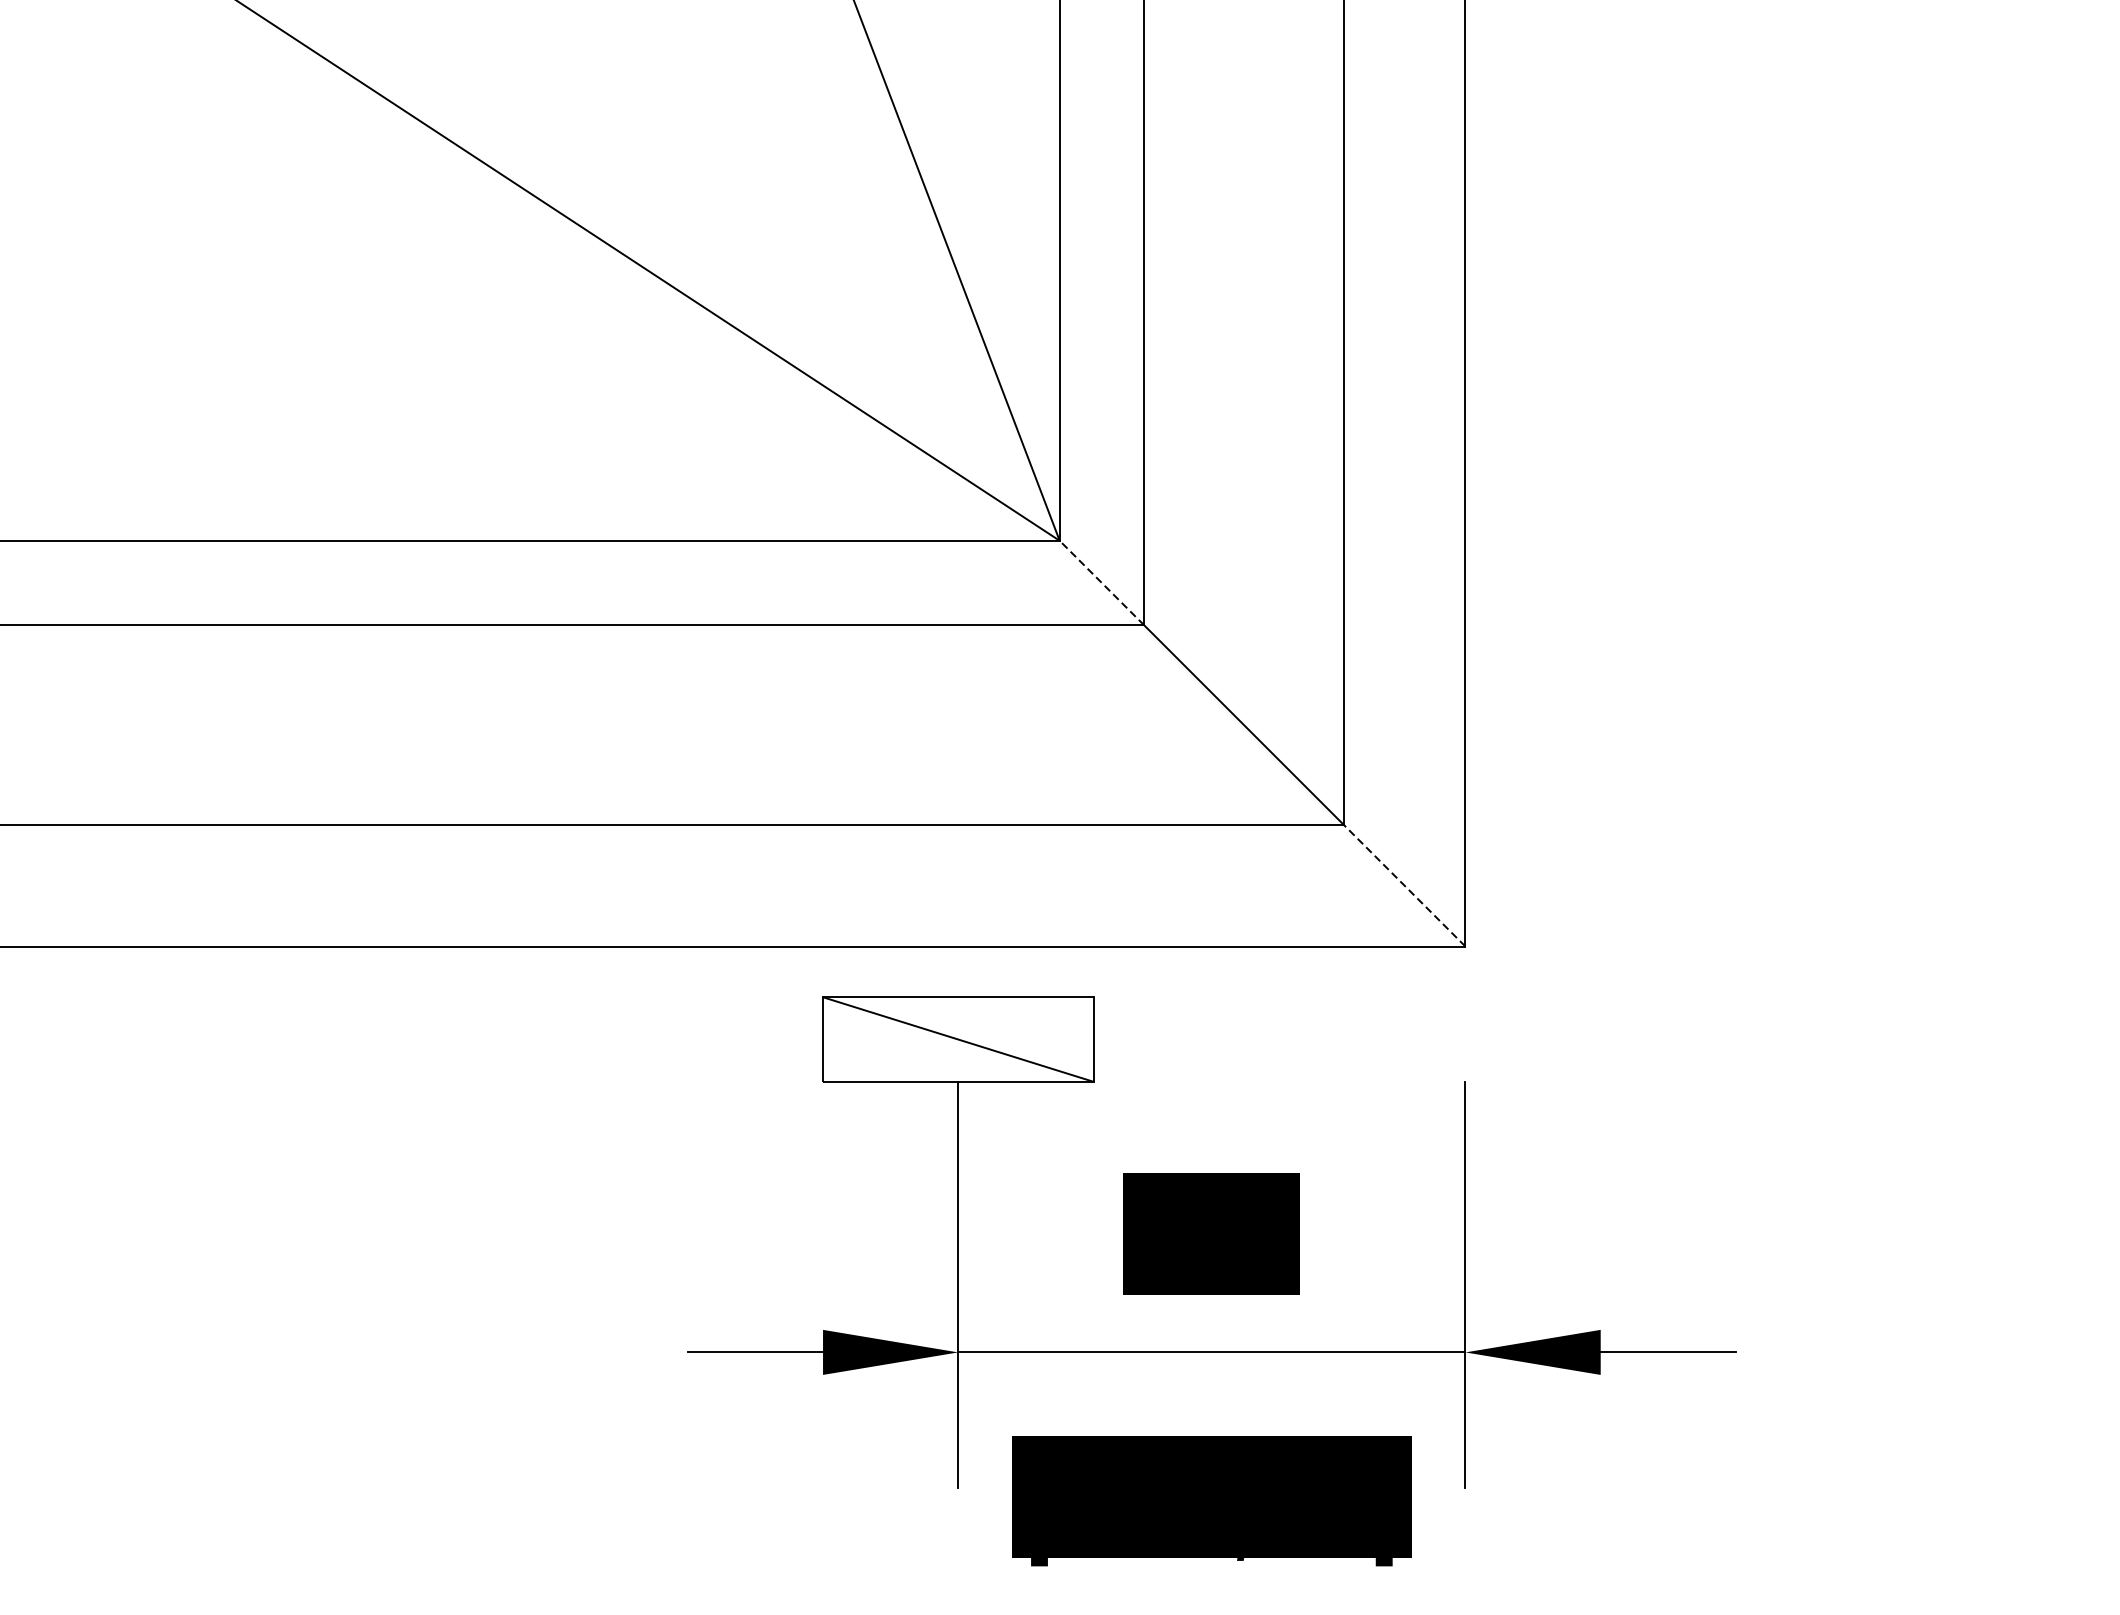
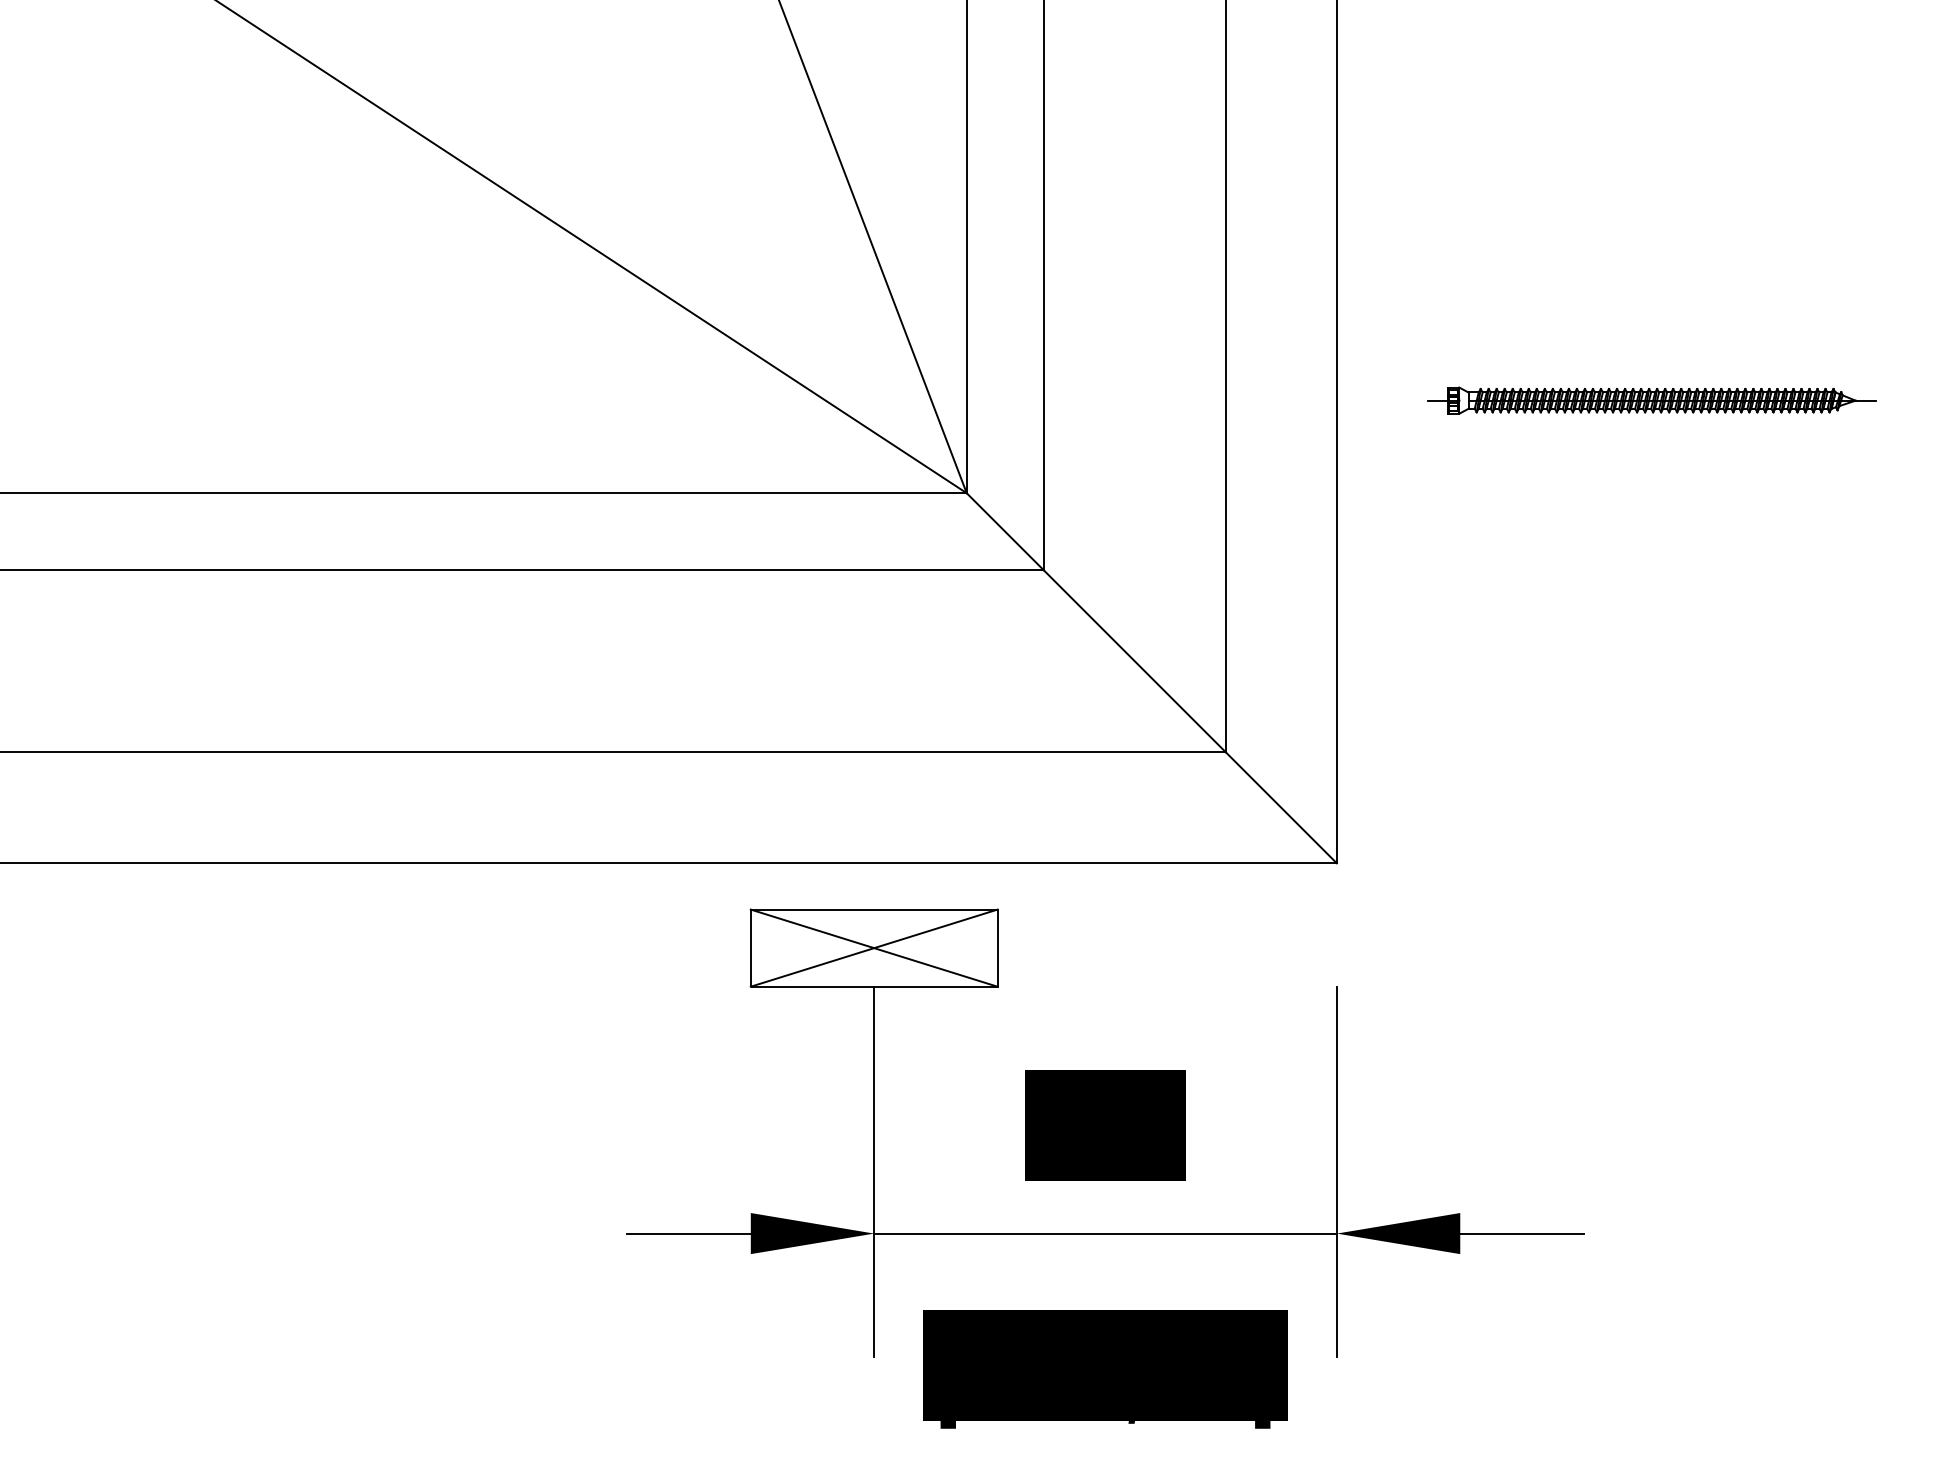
part: (1810, 439) -> (1651, 400), added
line: (1102, 582) -> (1005, 531), dashed -> solid
line: (1404, 885) -> (1281, 807), dashed -> solid
line: (957, 1038) -> (873, 947), added

